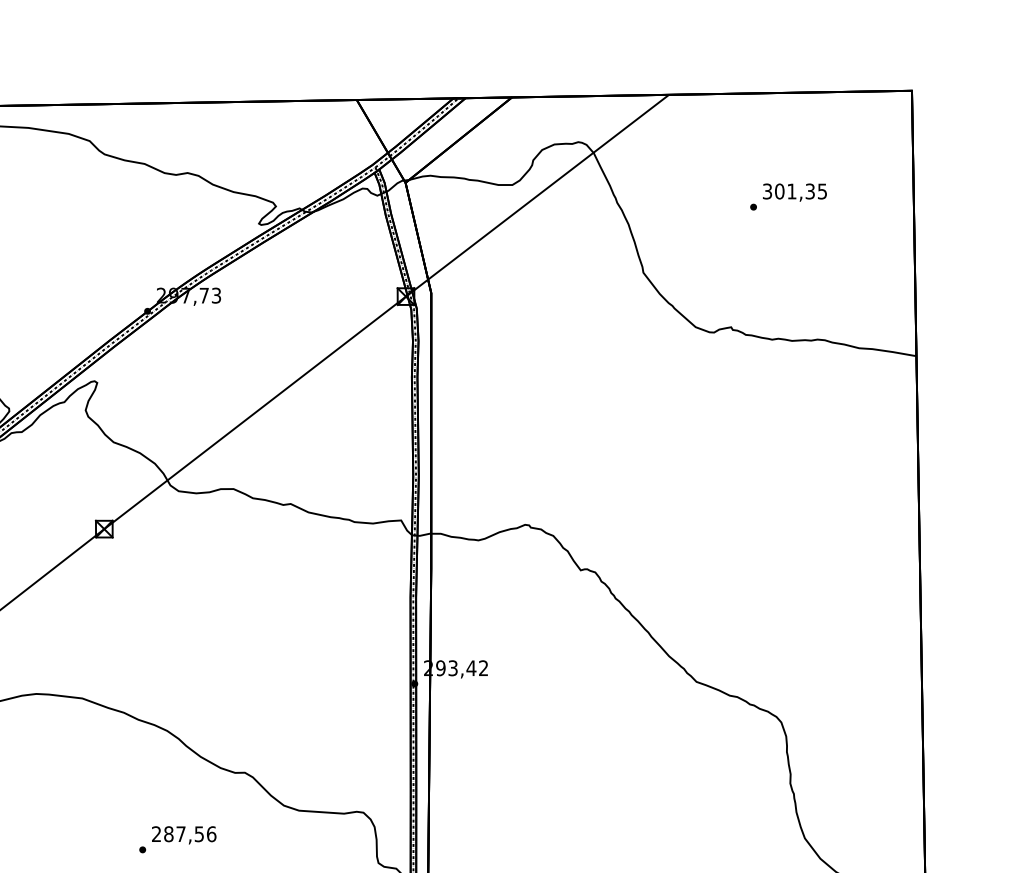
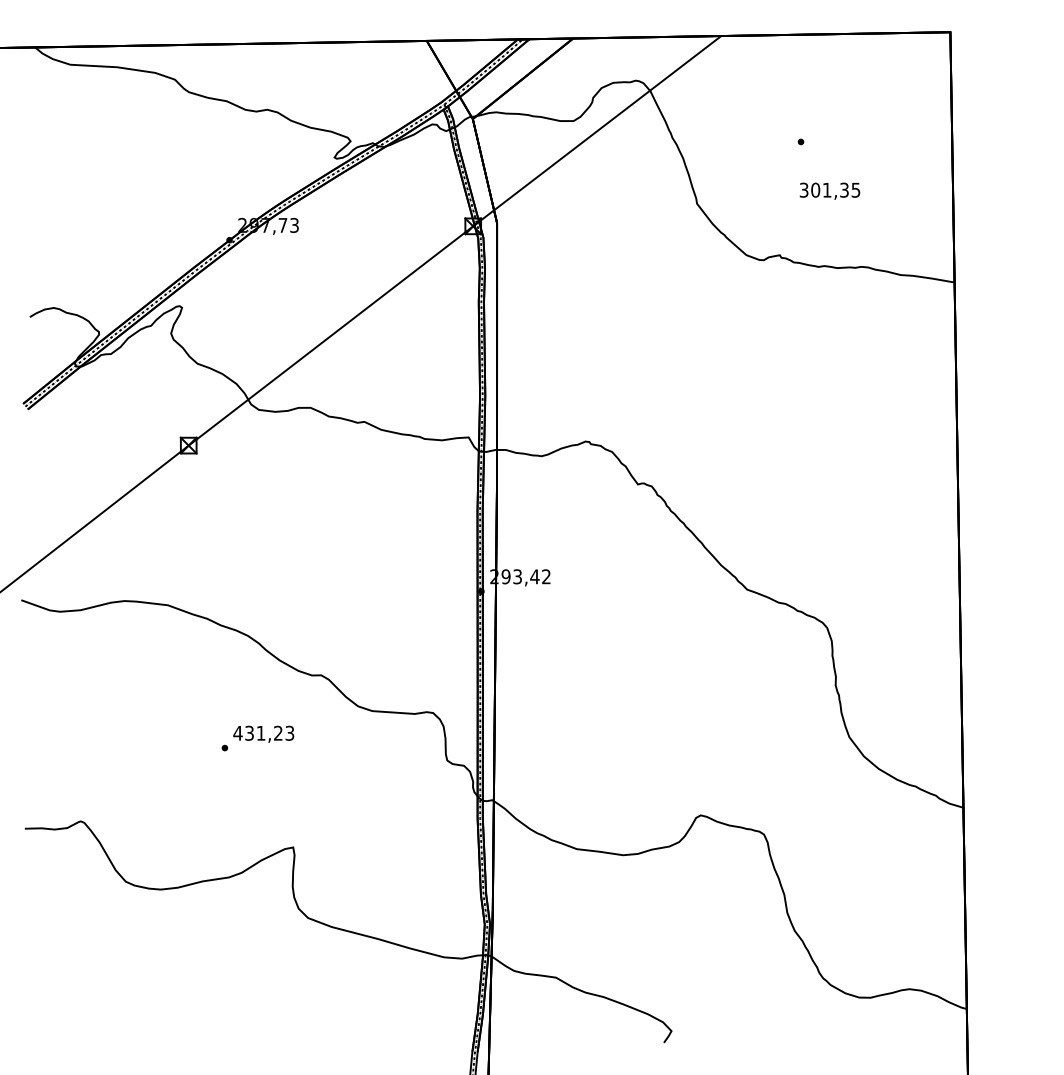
text: (794, 191) -> (829, 190), moved
text: (183, 833) -> (263, 732), 287,56 -> 431,23

